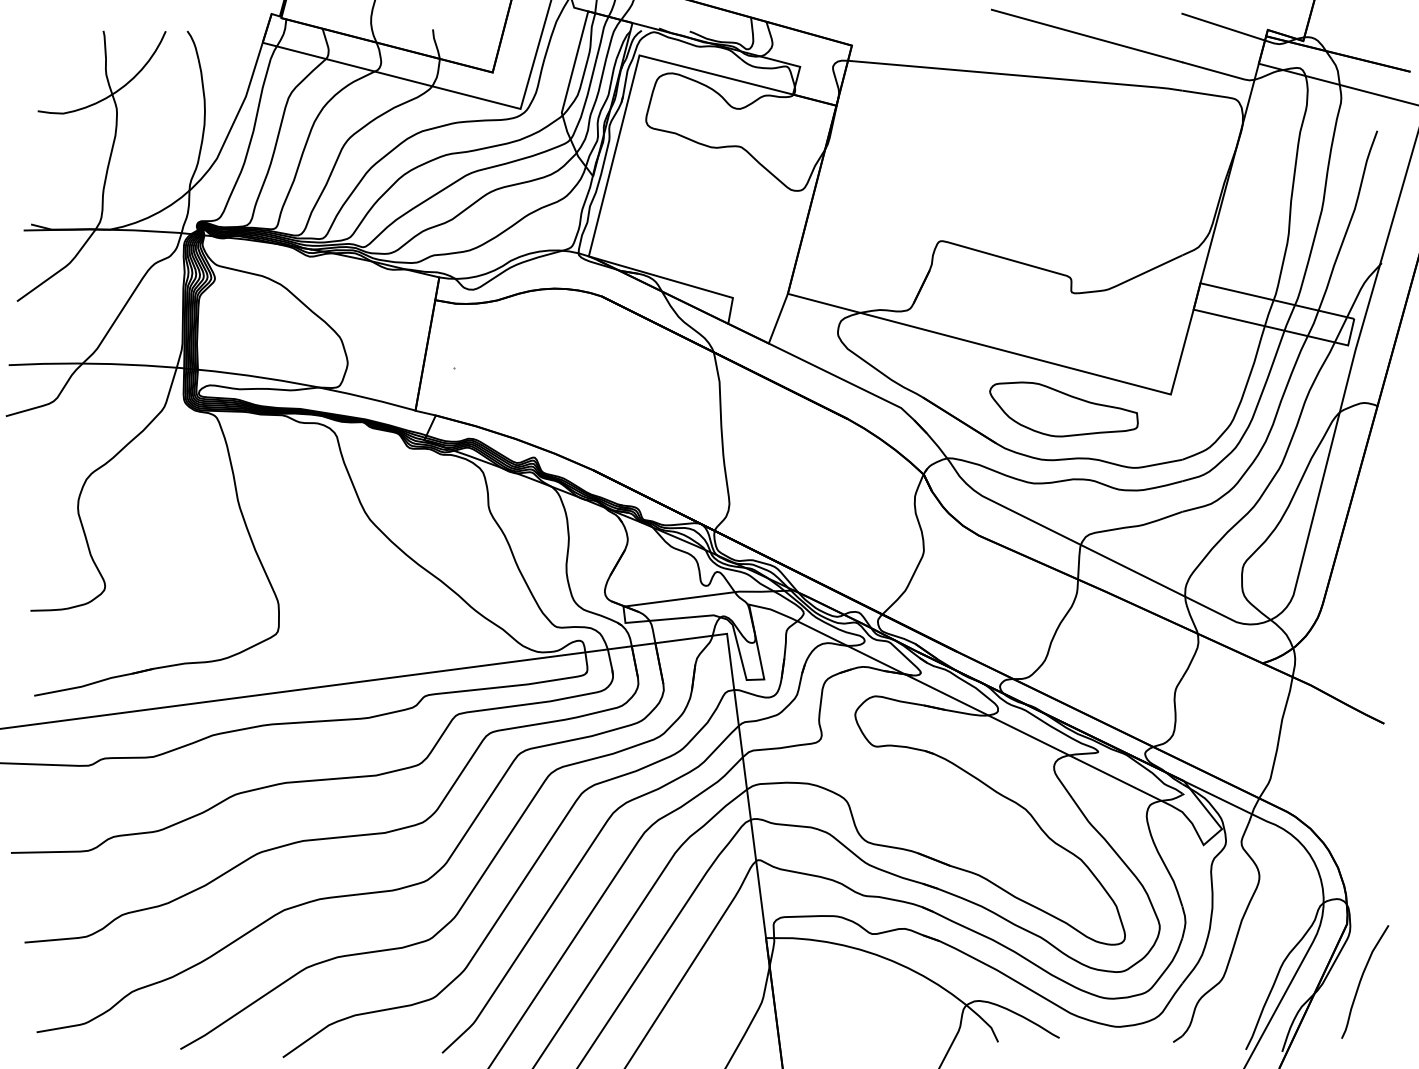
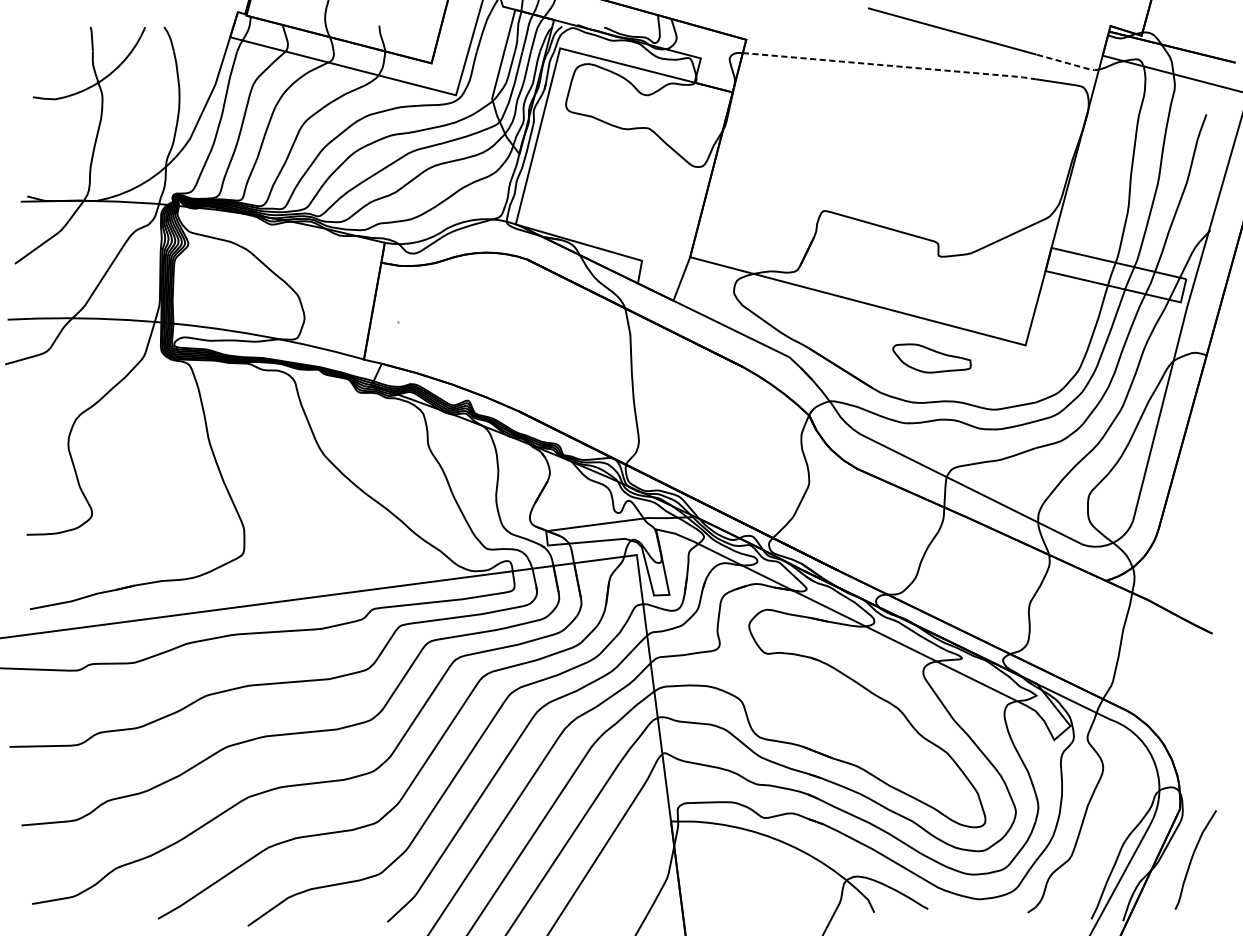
line: (1223, 26) -> (1071, 23), removed
line: (1219, 72) -> (1068, 63), solid -> dashed
line: (1017, 75) -> (891, 65), solid -> dashed
part: (1063, 409) -> (931, 358), size x0.6

